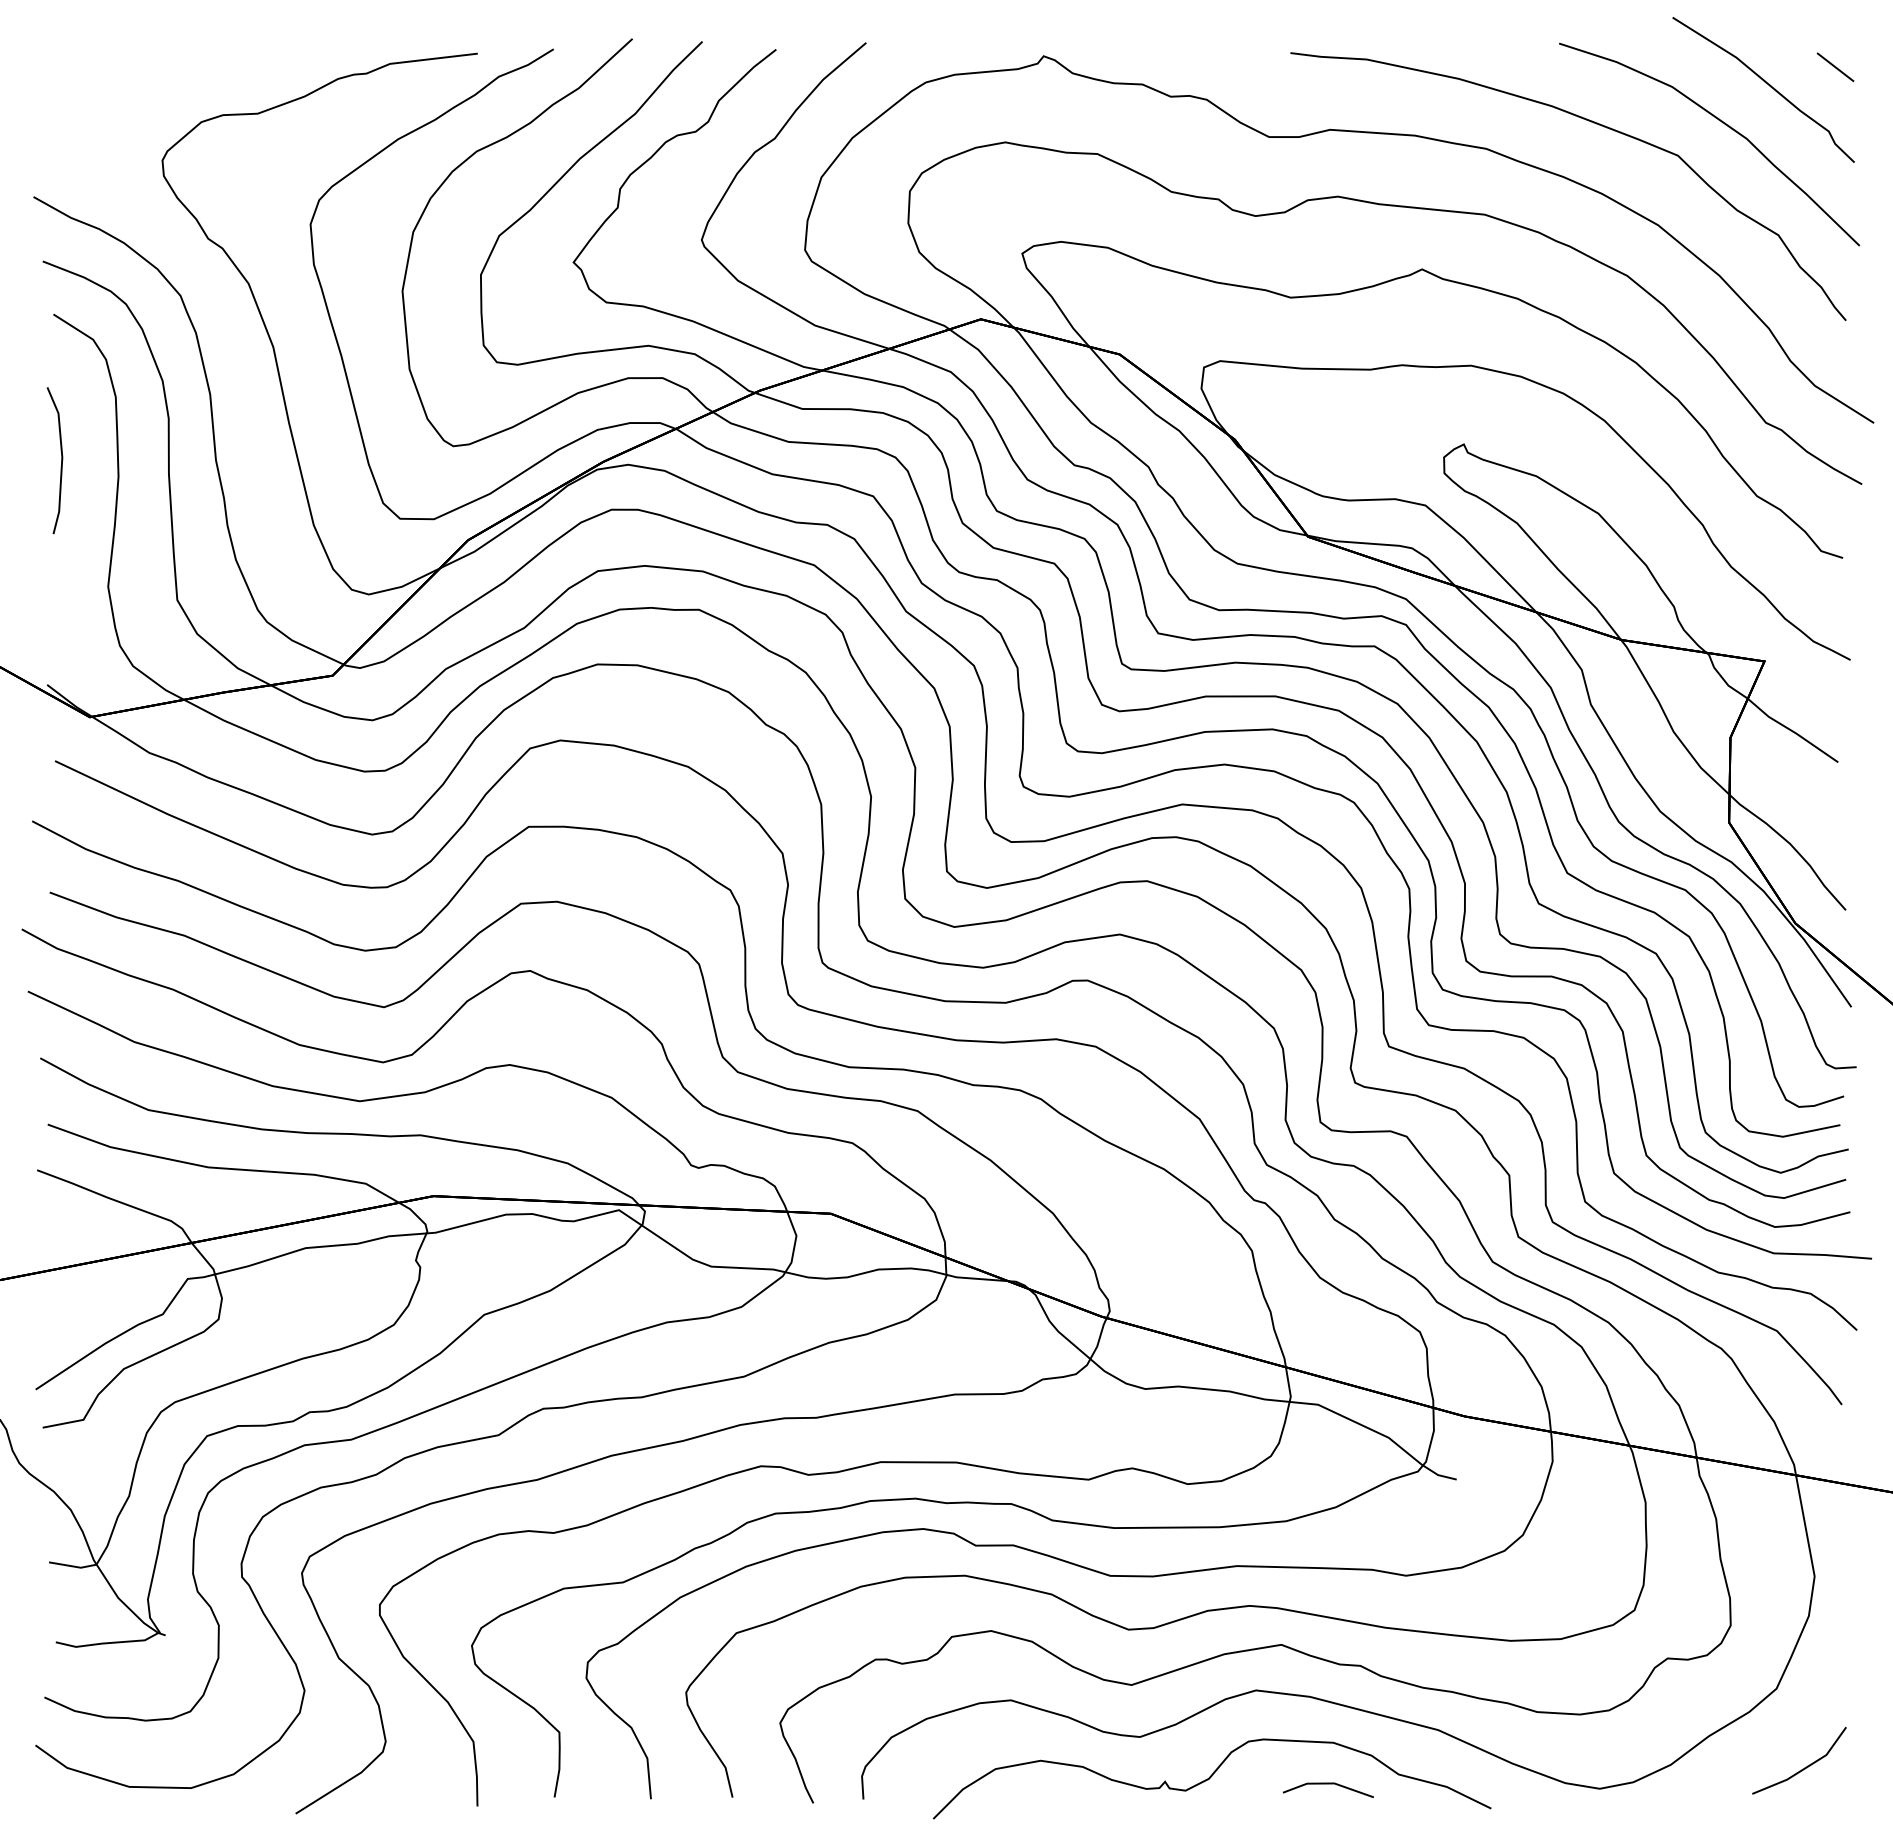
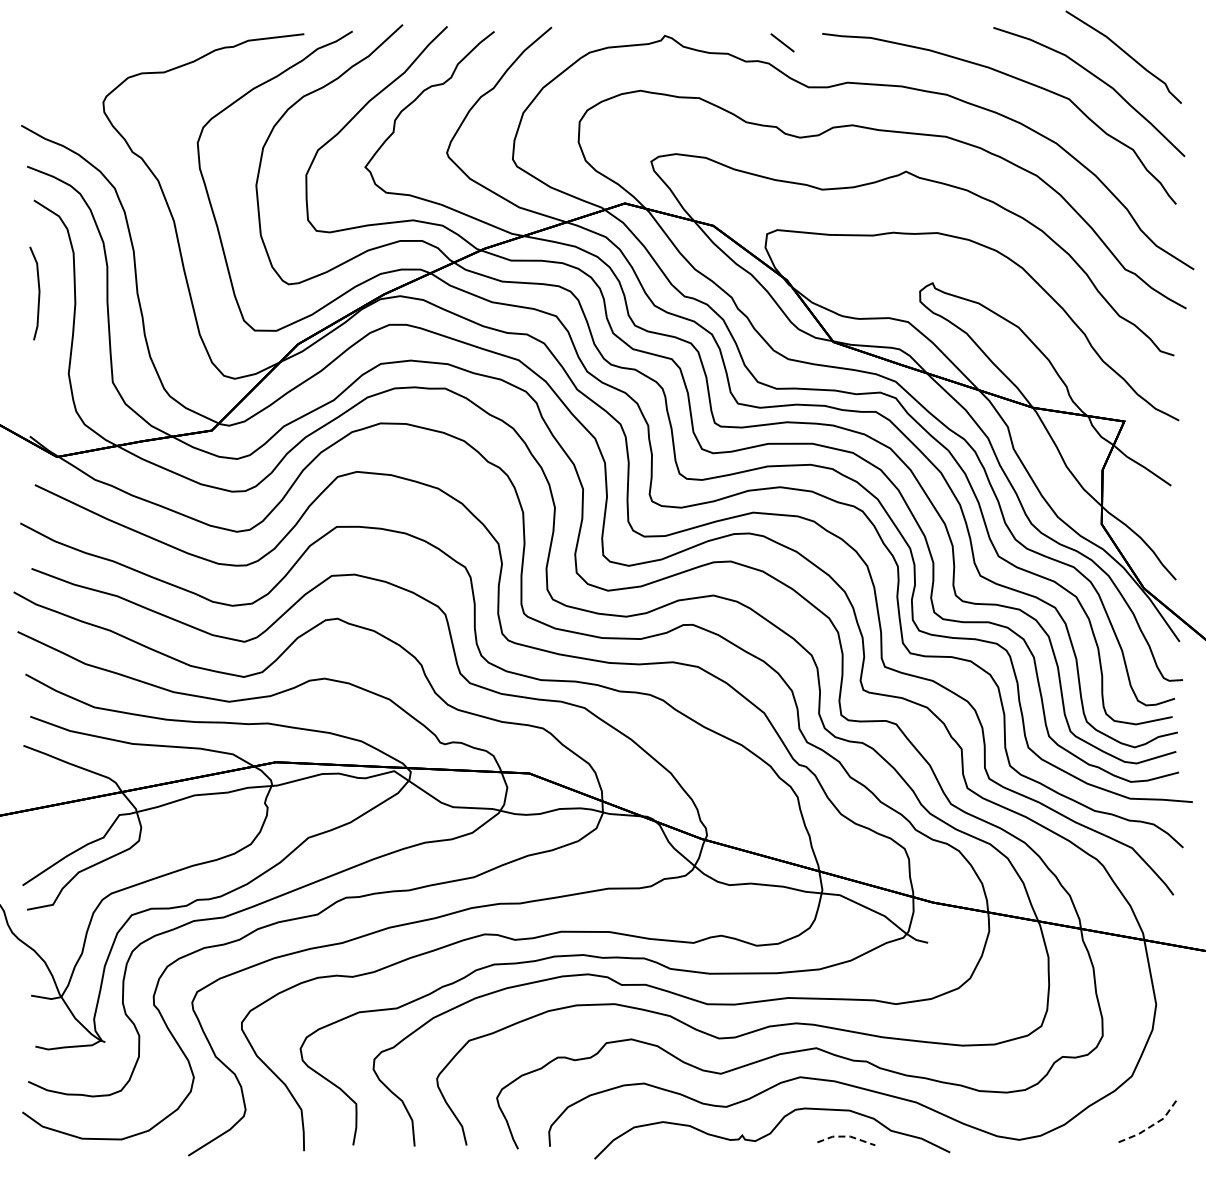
line: (1835, 66) -> (782, 42), moved
line: (1805, 1767) -> (1150, 1126), solid -> dashed
line: (1328, 1783) -> (846, 1136), solid -> dashed

